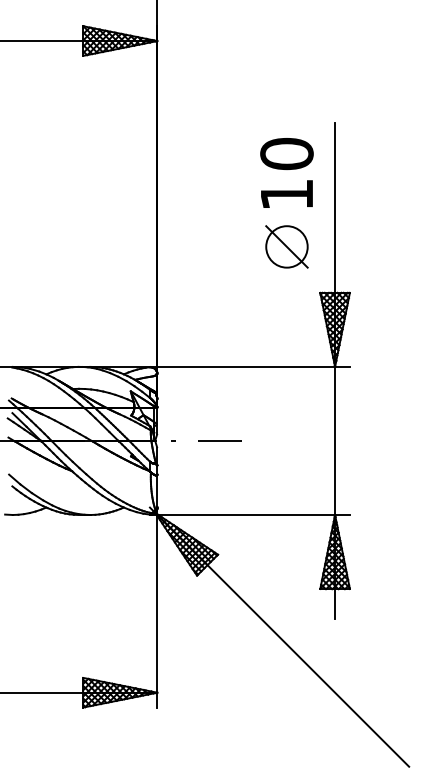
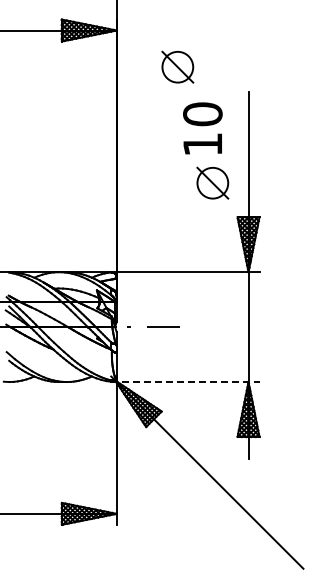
part: (239, 89) -> (177, 66), added
text: (286, 173) -> (202, 128), moved
line: (250, 515) -> (185, 382), solid -> dashed

